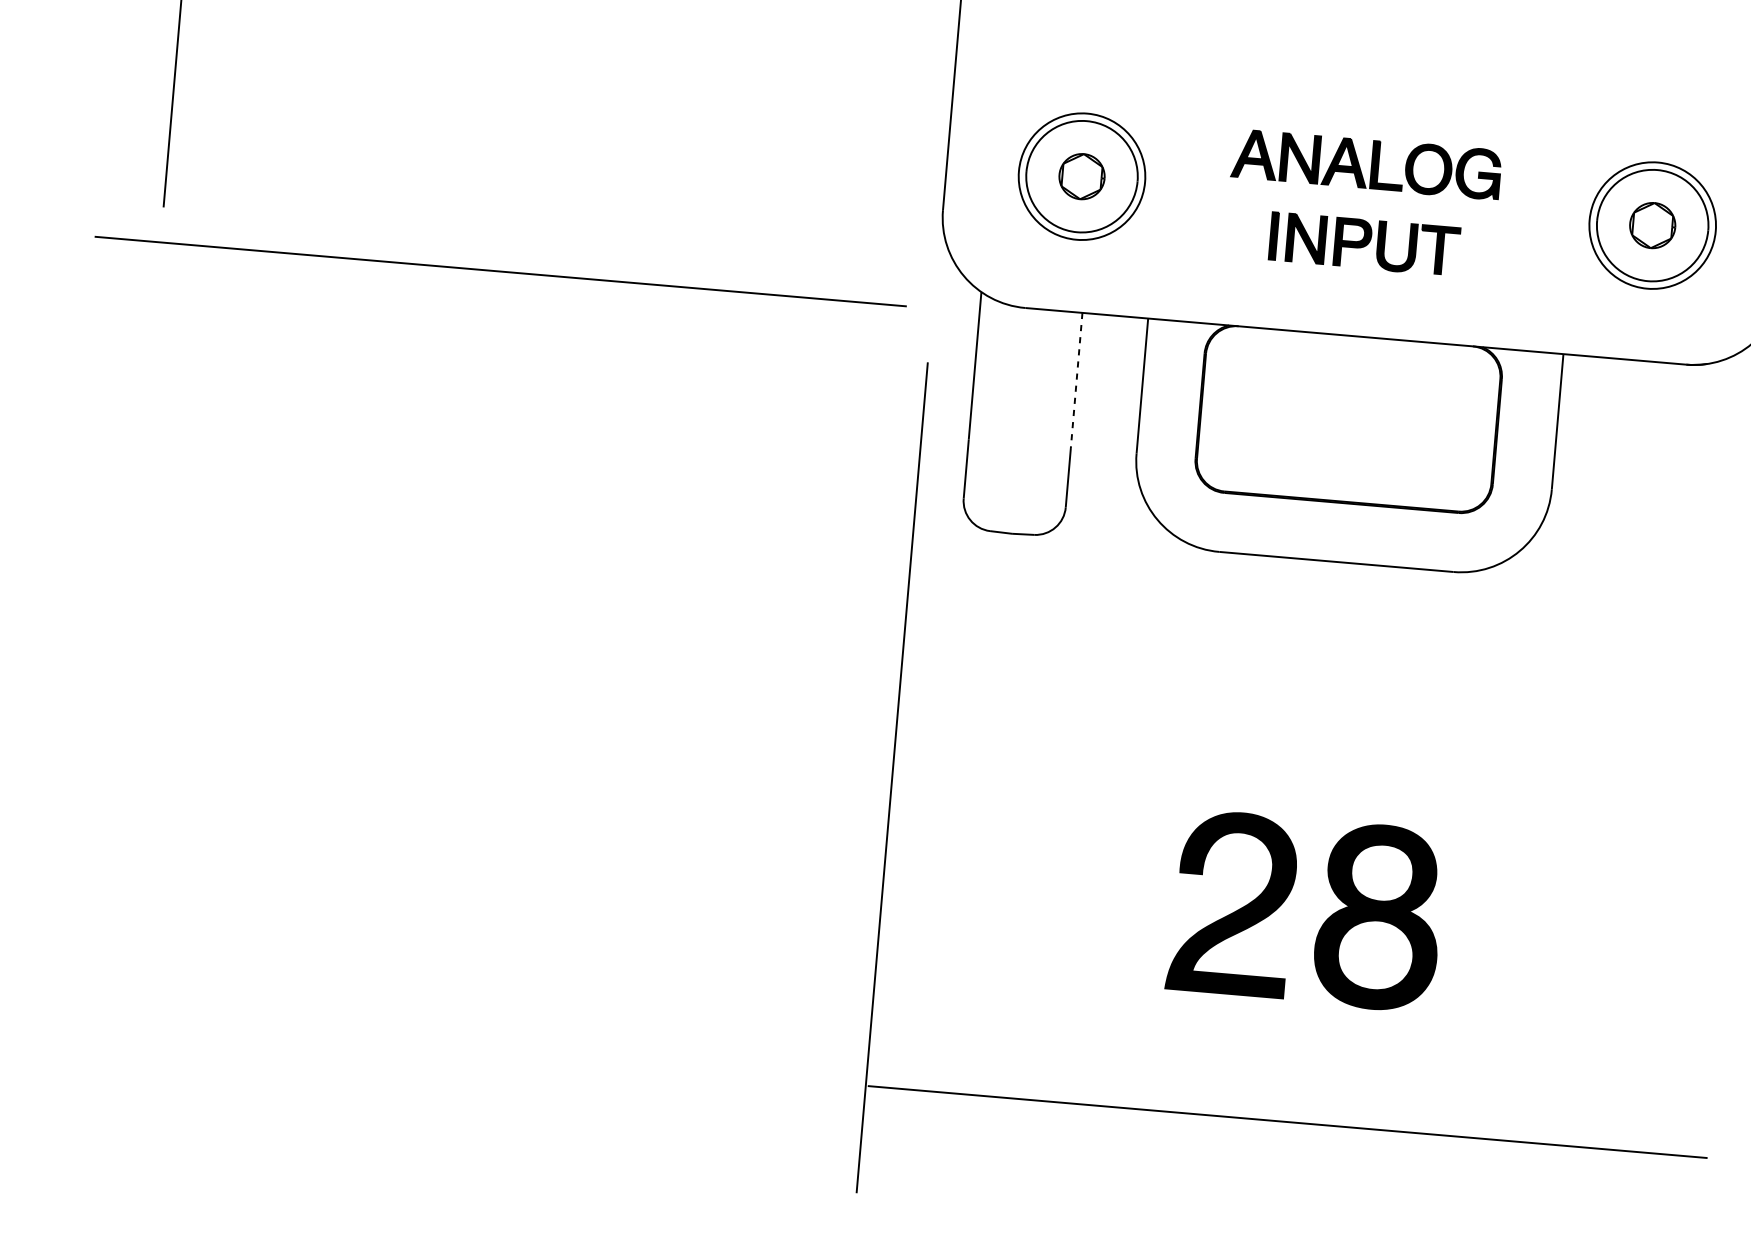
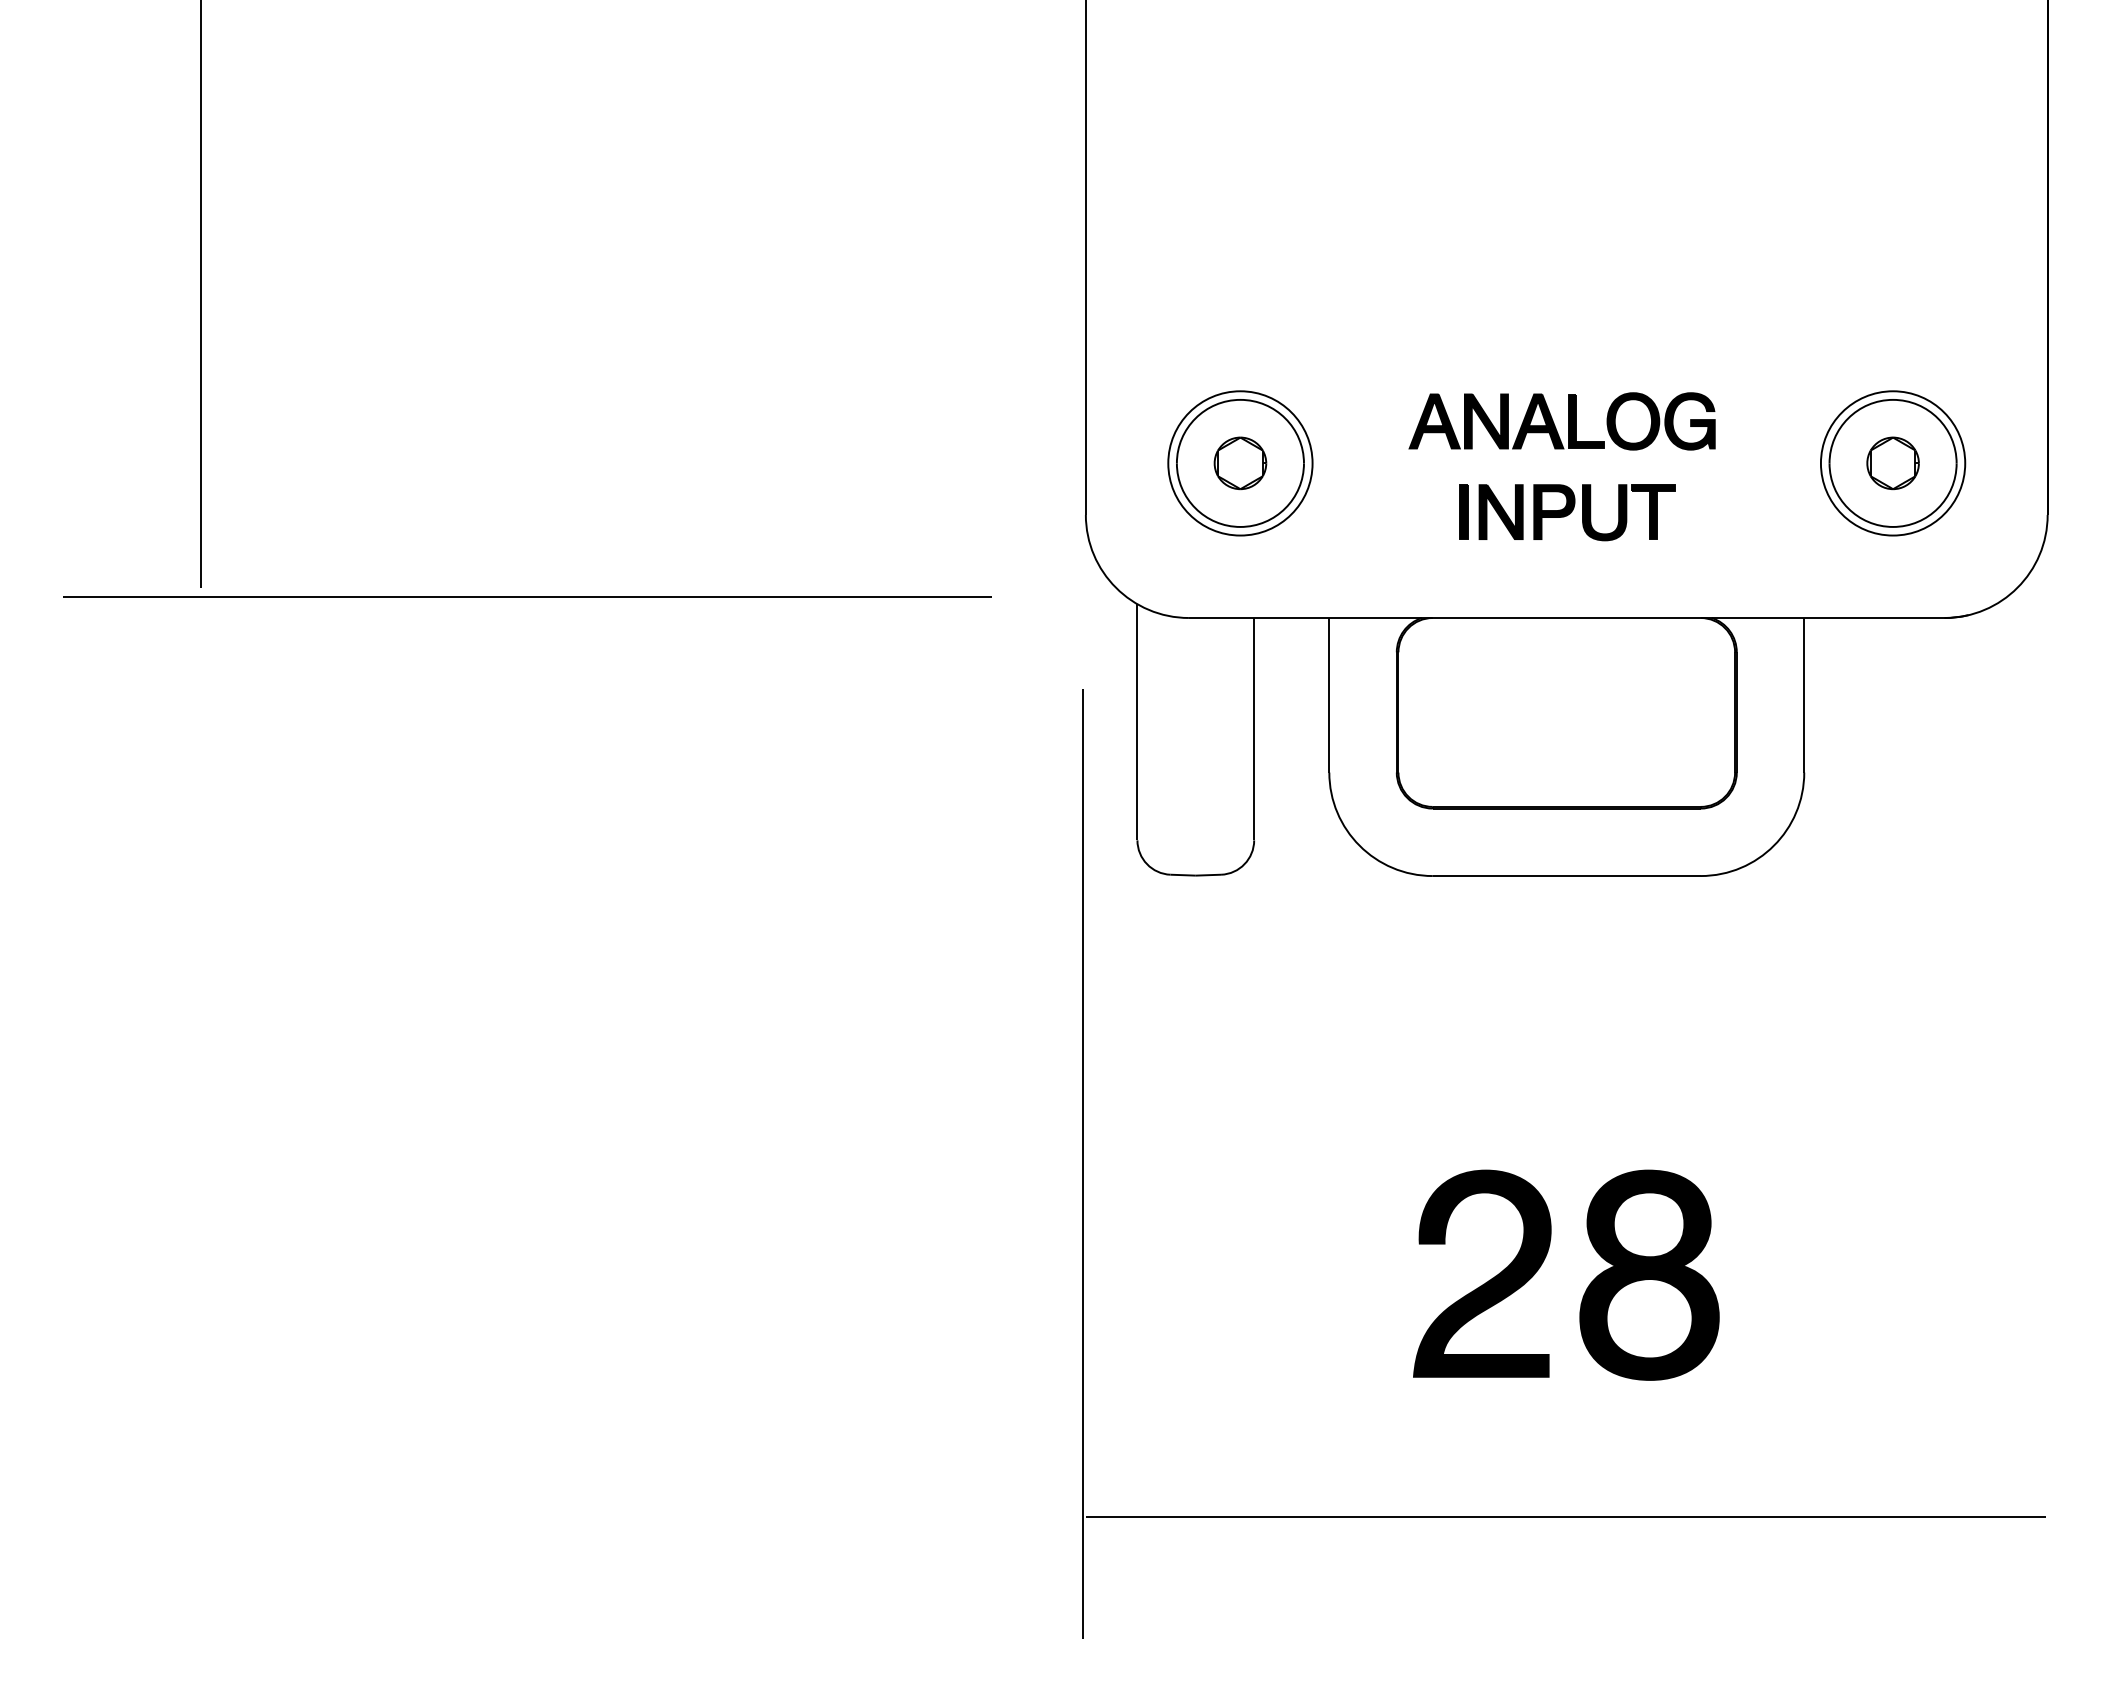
line: (500, 271) -> (527, 596), moved
line: (1076, 380) -> (1254, 695), dashed -> solid

